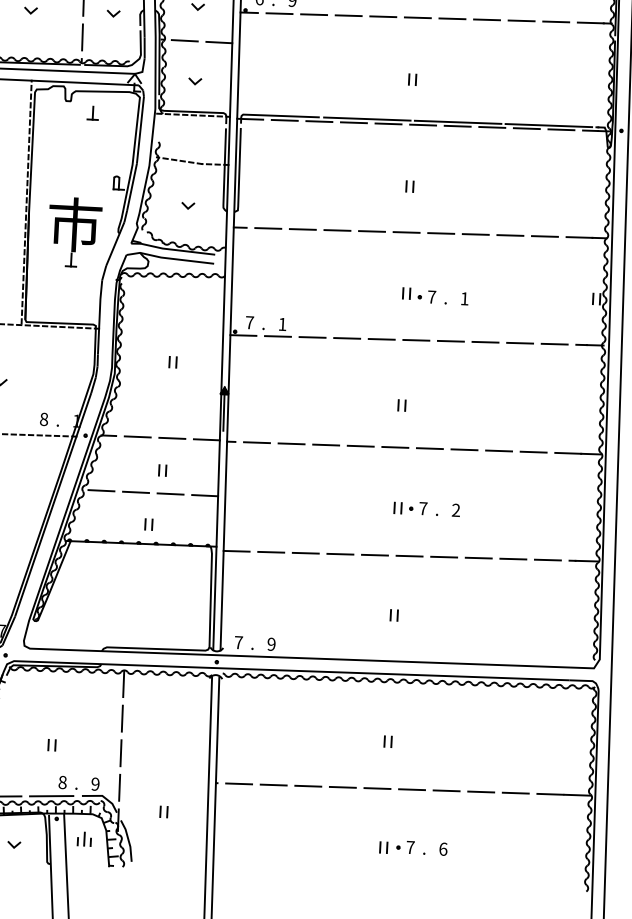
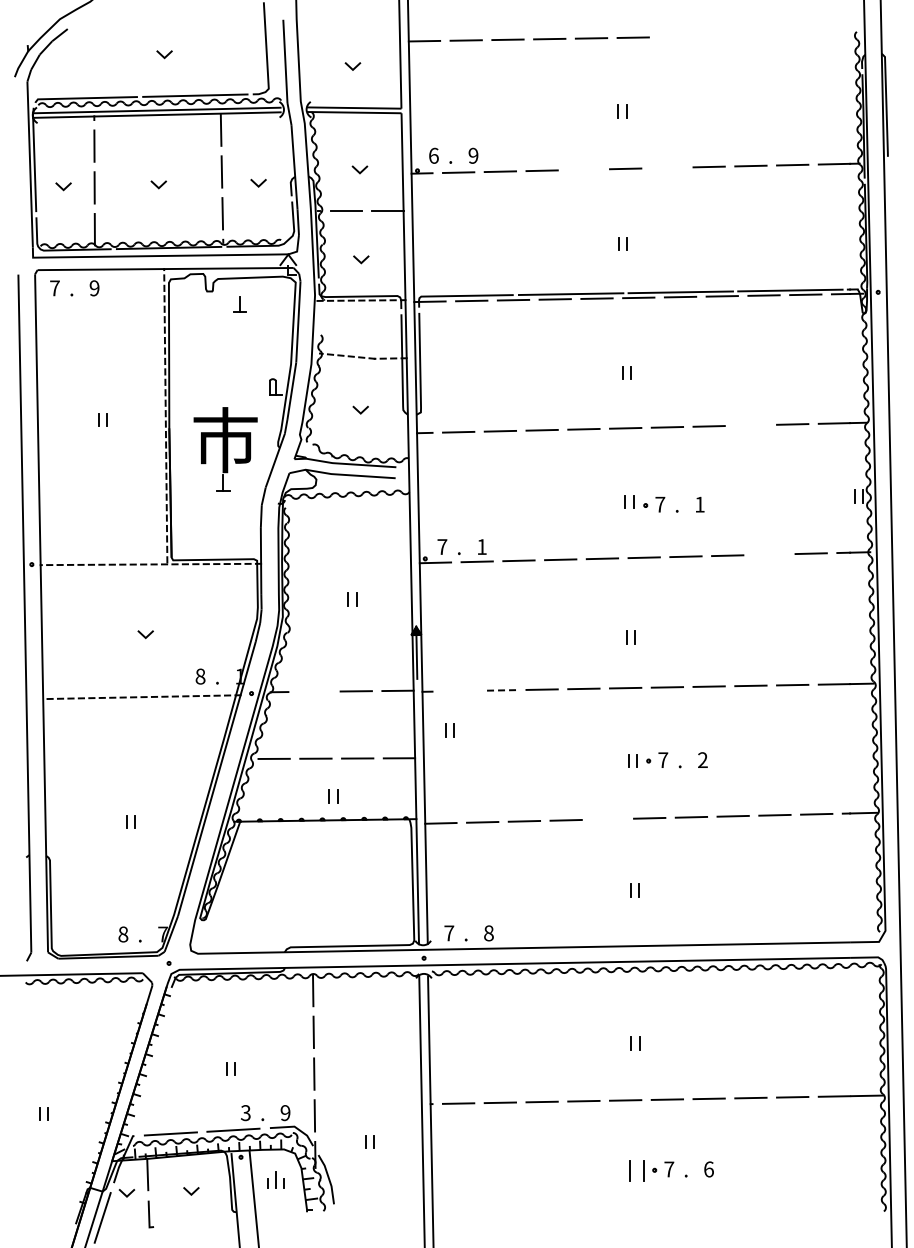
line: (382, 16) -> (583, 169), removed
line: (452, 18) -> (667, 167), removed
line: (510, 235) -> (750, 425), removed
line: (520, 343) -> (769, 554), removed
line: (137, 436) -> (314, 691), removed
line: (256, 442) -> (458, 690), removed
line: (291, 443) -> (500, 690), solid -> dashed
part: (162, 470) -> (449, 730), moved
line: (374, 554) -> (607, 818), removed
text: (271, 644) -> (488, 933), 9 -> 8
text: (62, 782) -> (245, 1112), 8 -> 3
part: (383, 847) -> (636, 1171), size x1.6

